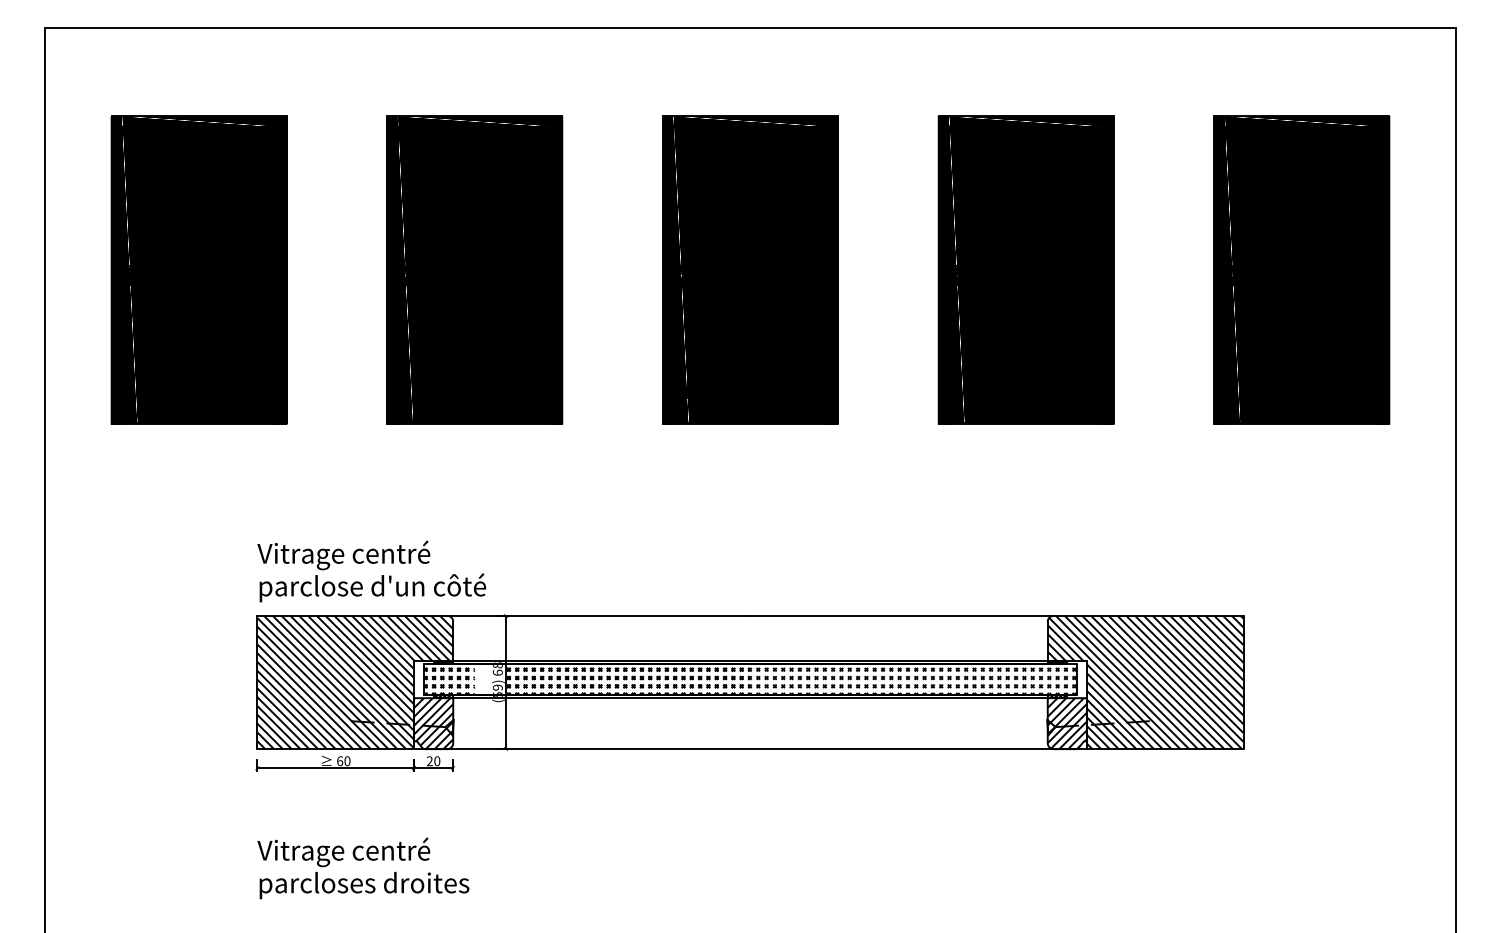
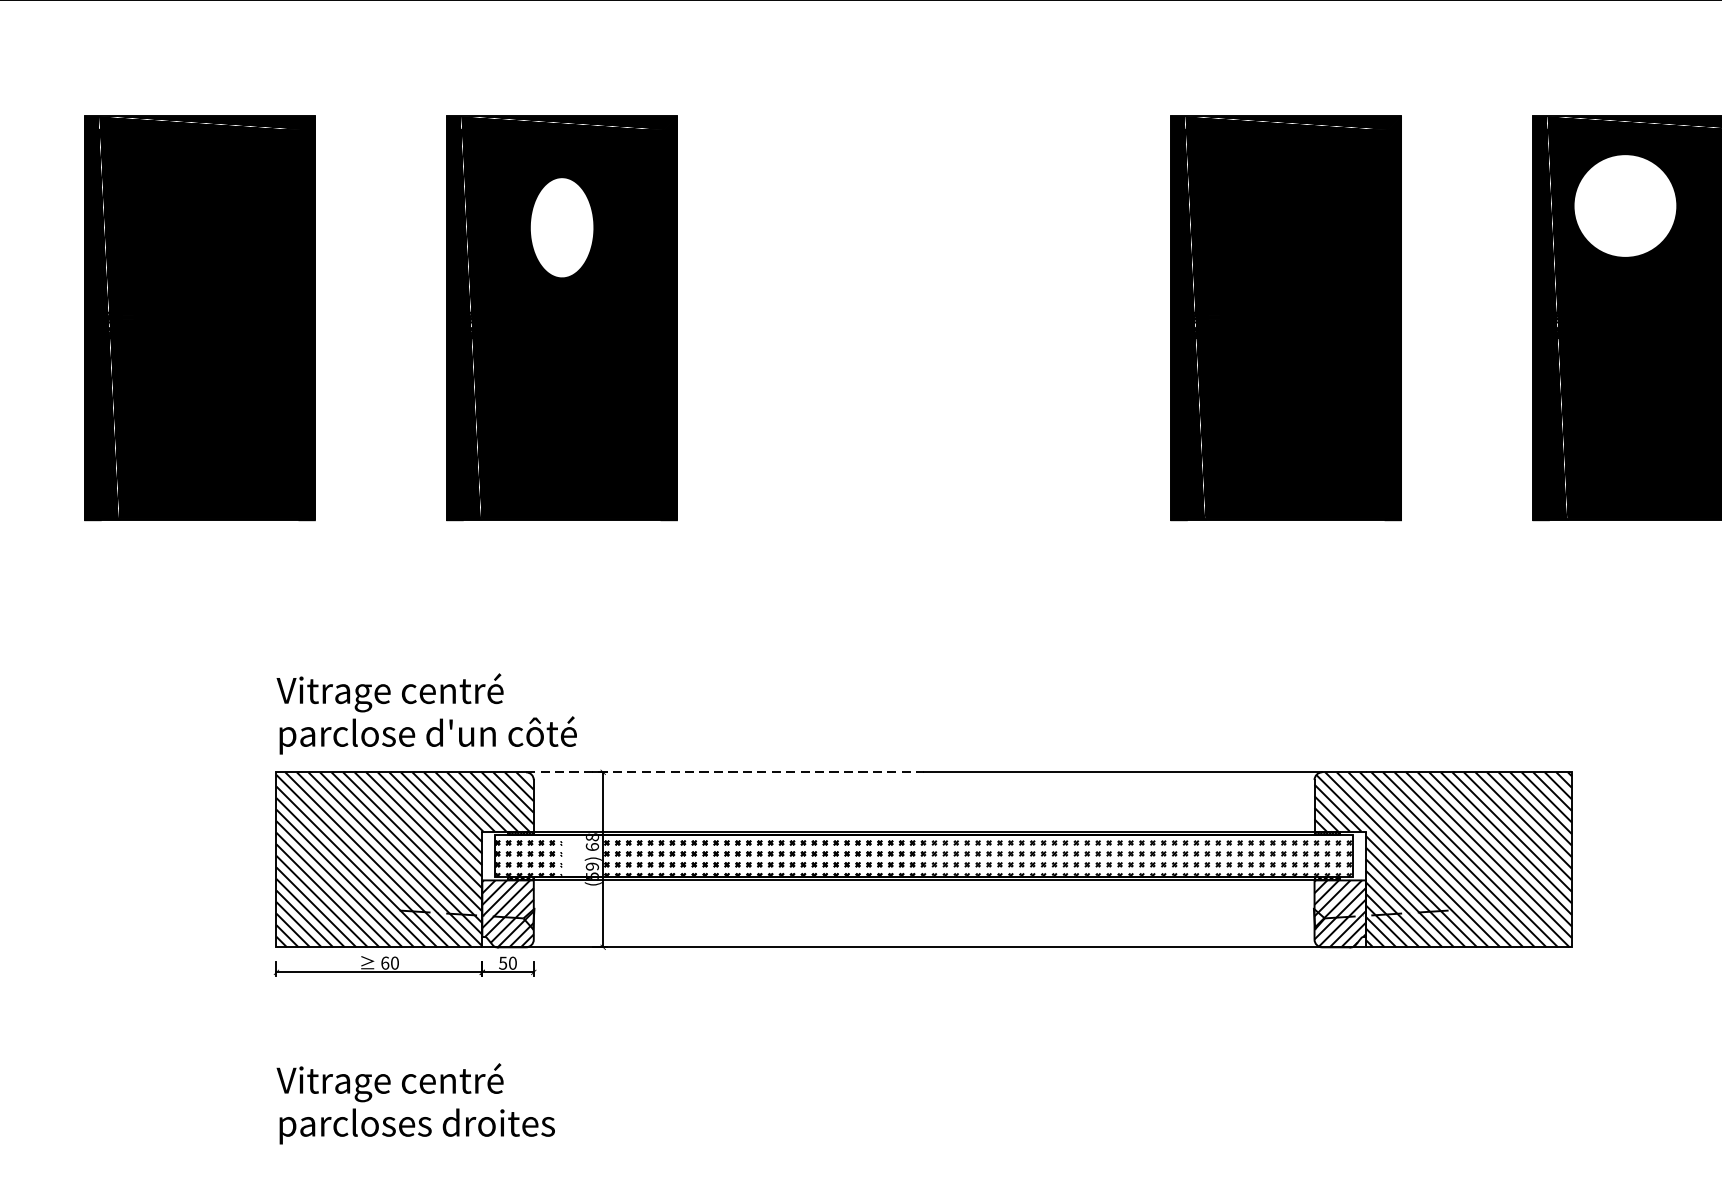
fill: (1284, 184) -> (1625, 205), removed
fill: (474, 200) -> (561, 226), removed
part: (750, 269) -> (924, 317), removed
line: (598, 615) -> (724, 771), solid -> dashed
text: (429, 761) -> (502, 963), 20 -> 50

